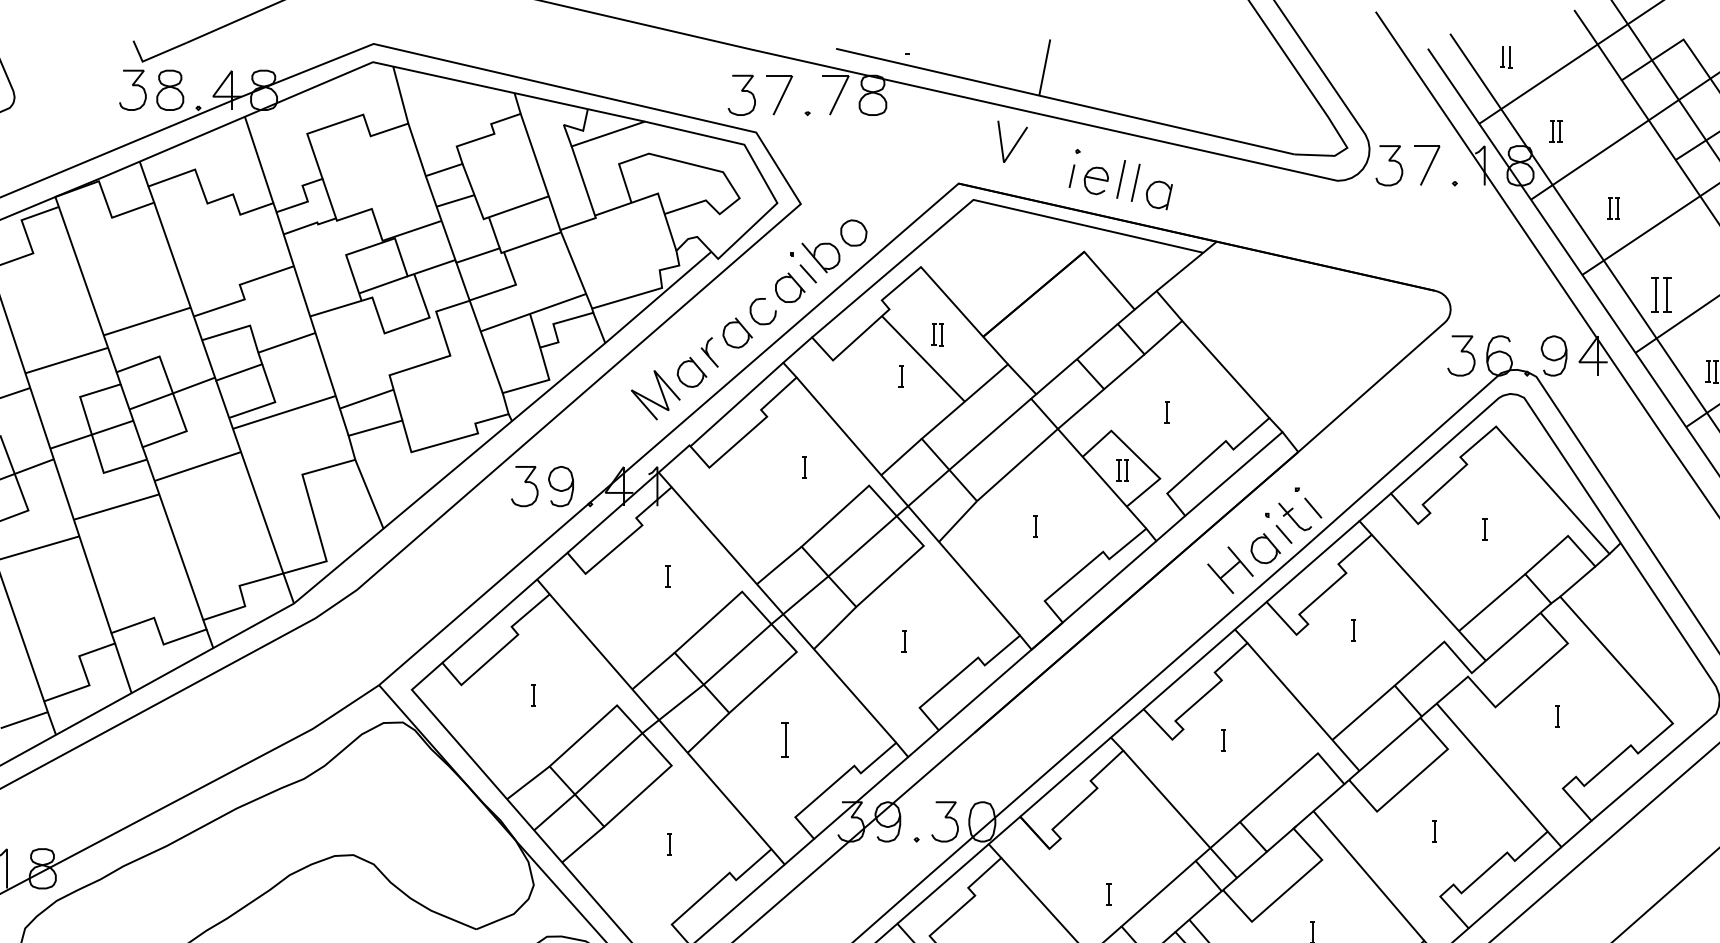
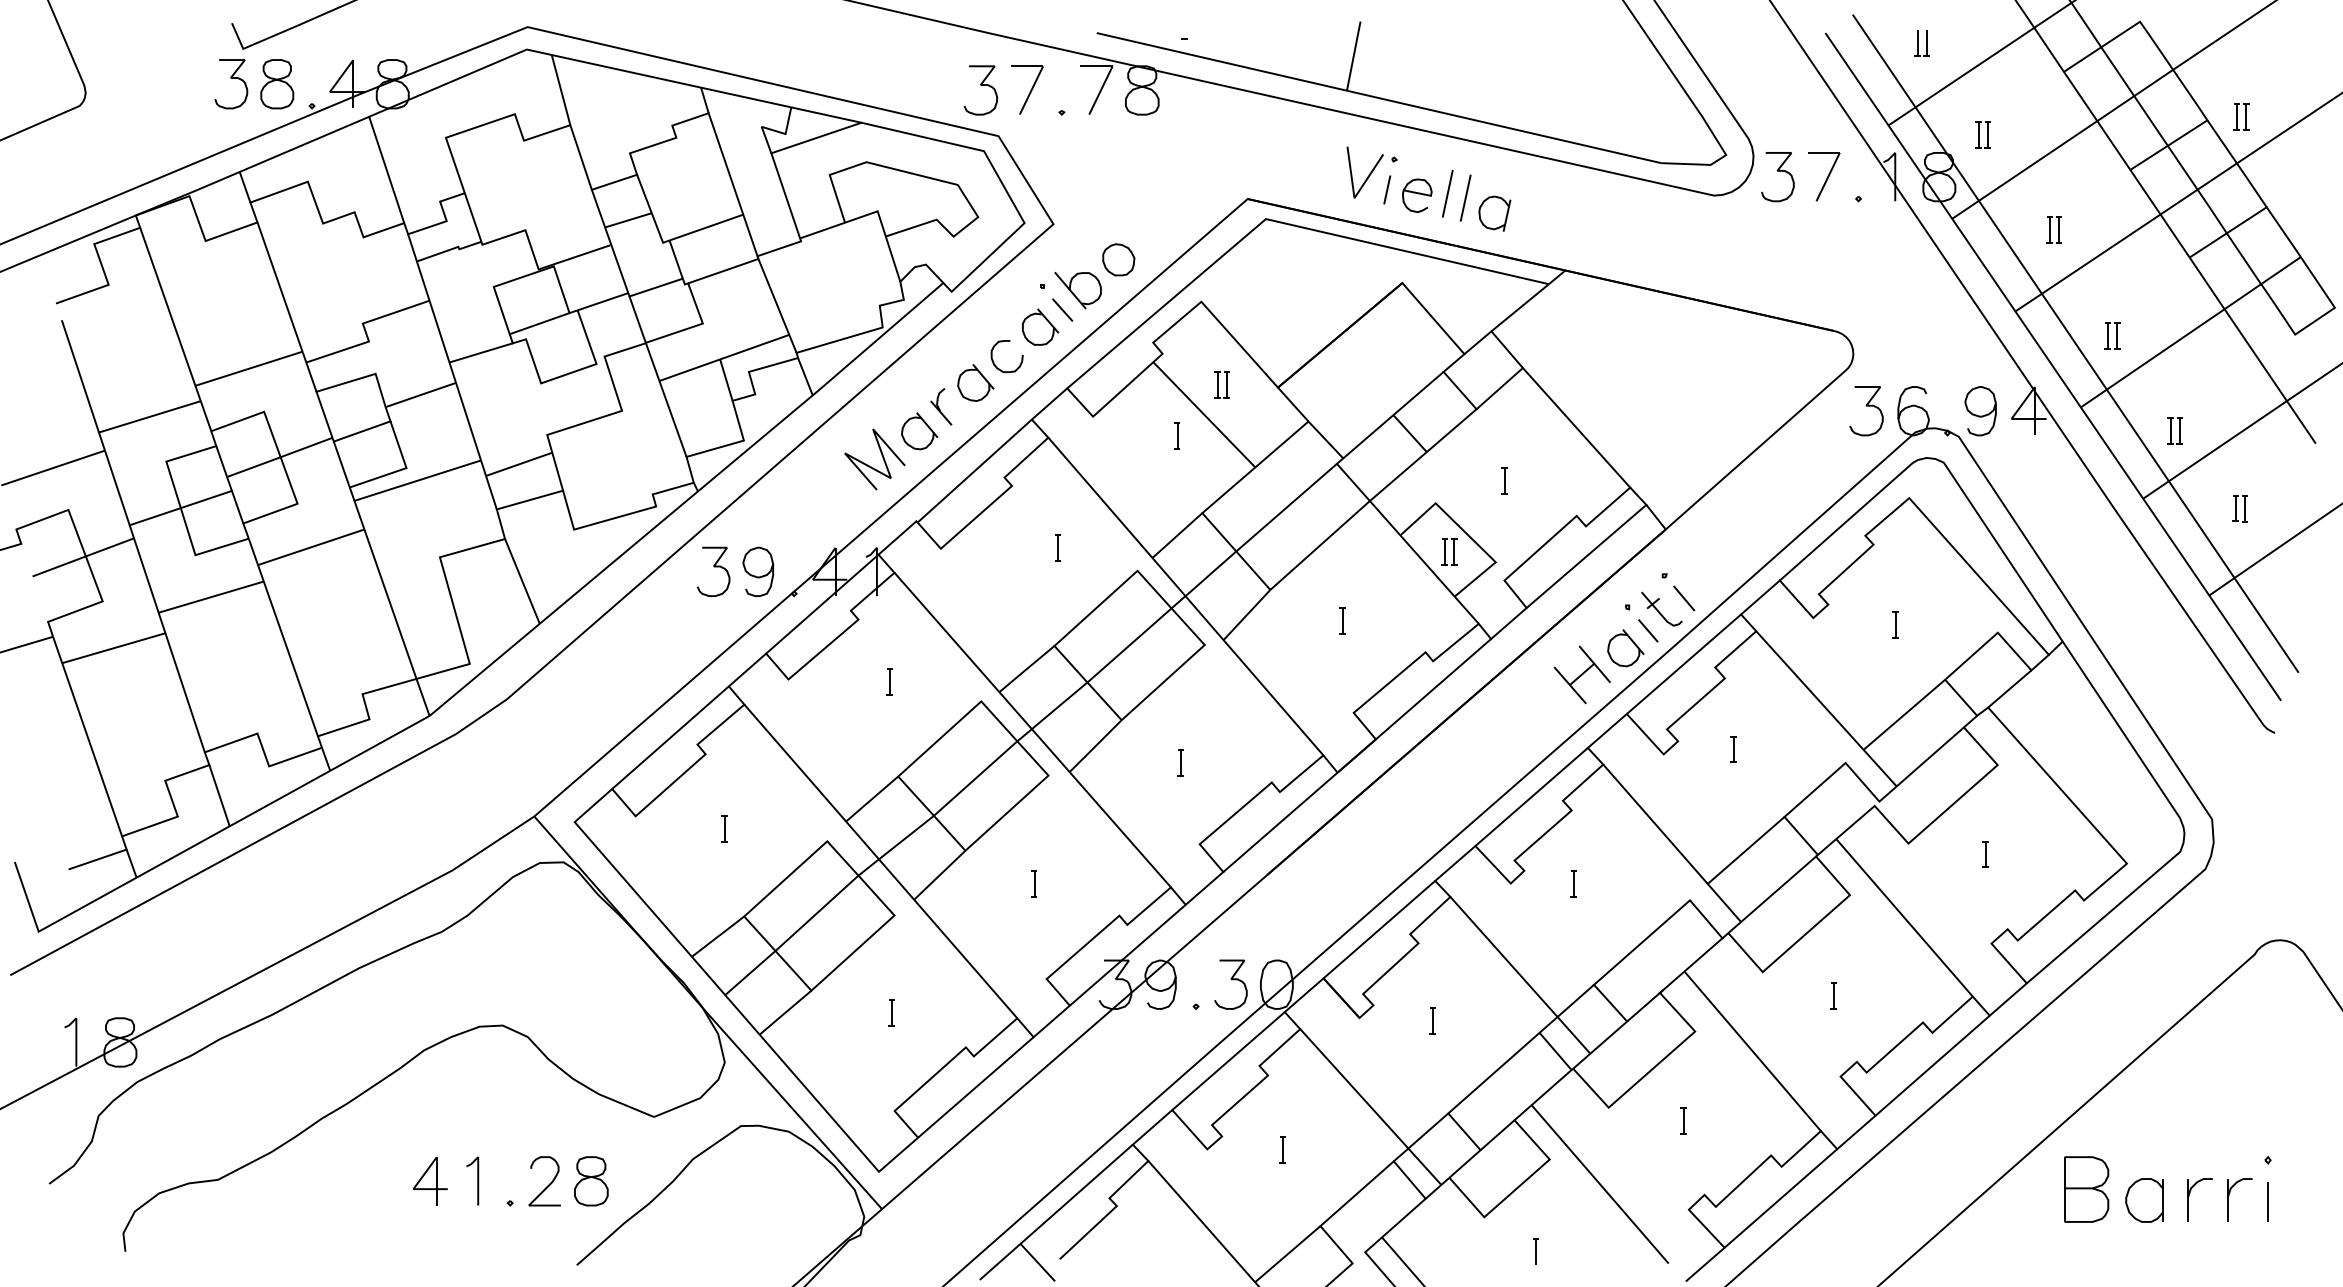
line: (1015, 144) -> (1368, 175), moved
part: (1661, 294) -> (2112, 335), size x0.62
part: (784, 739) -> (1033, 883), size x0.62
part: (1108, 894) -> (1432, 1020), moved

